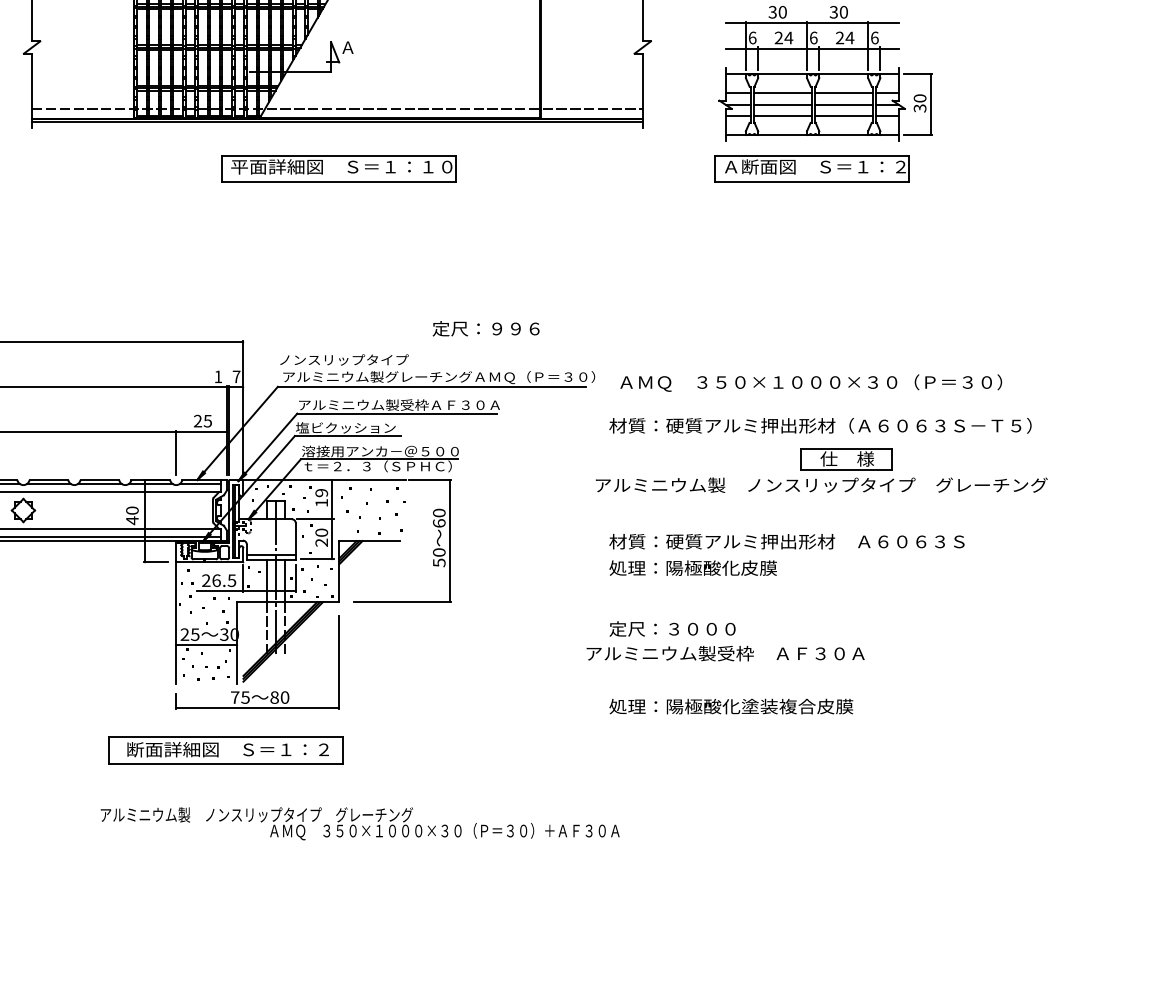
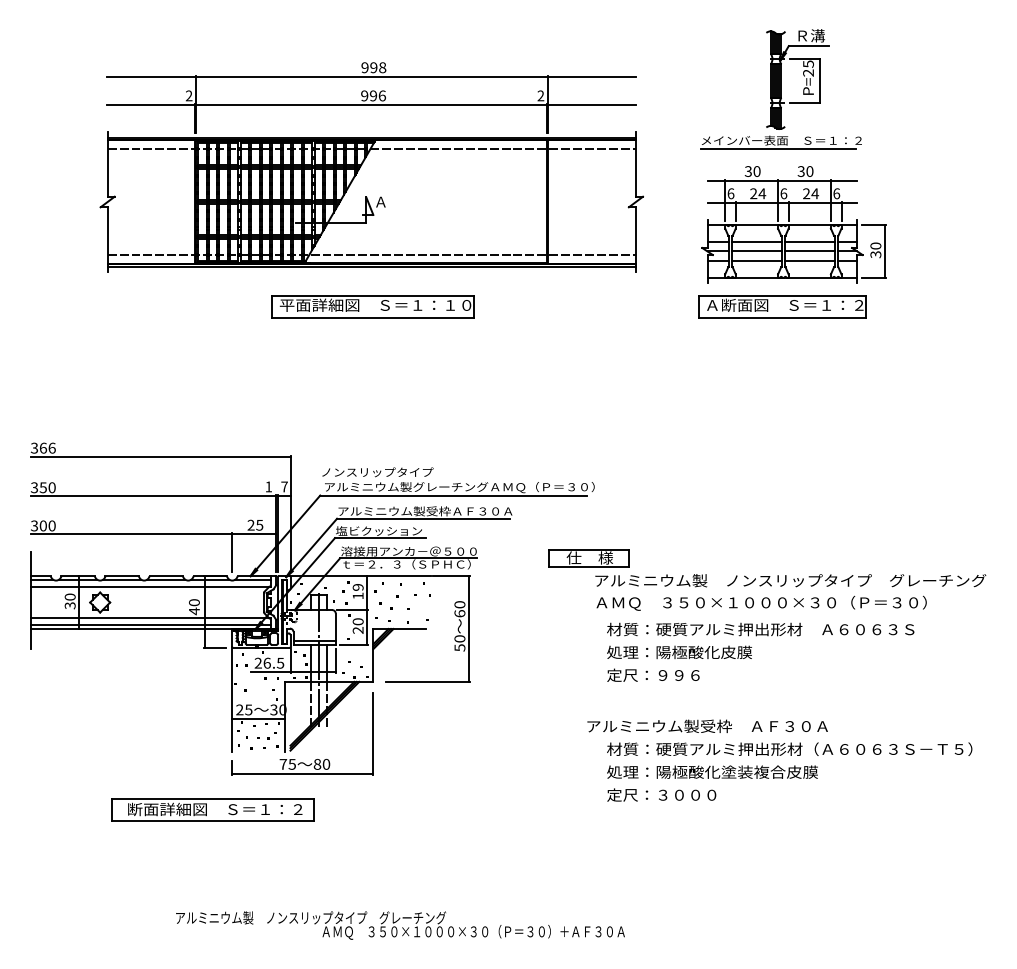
text: (486, 327) -> (653, 674), moved
text: (811, 382) -> (761, 602), moved
text: (820, 424) -> (789, 748), moved
part: (845, 459) -> (588, 558), moved
text: (672, 628) -> (661, 794), moved
part: (224, 749) -> (212, 809), moved
text: (360, 823) -> (400, 925), moved

